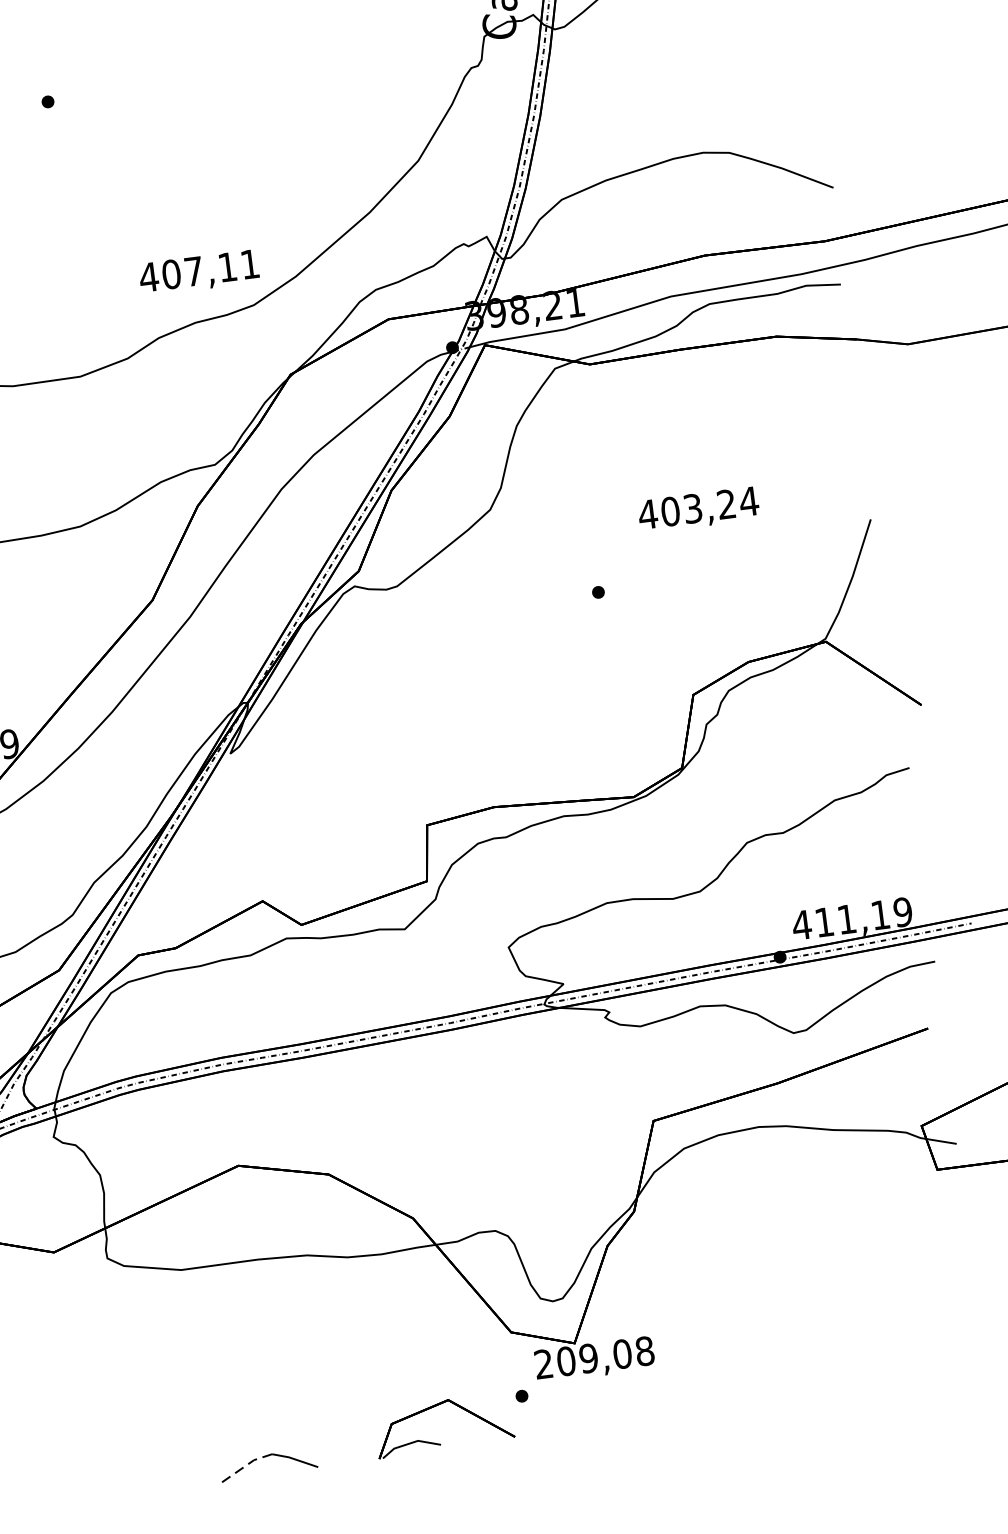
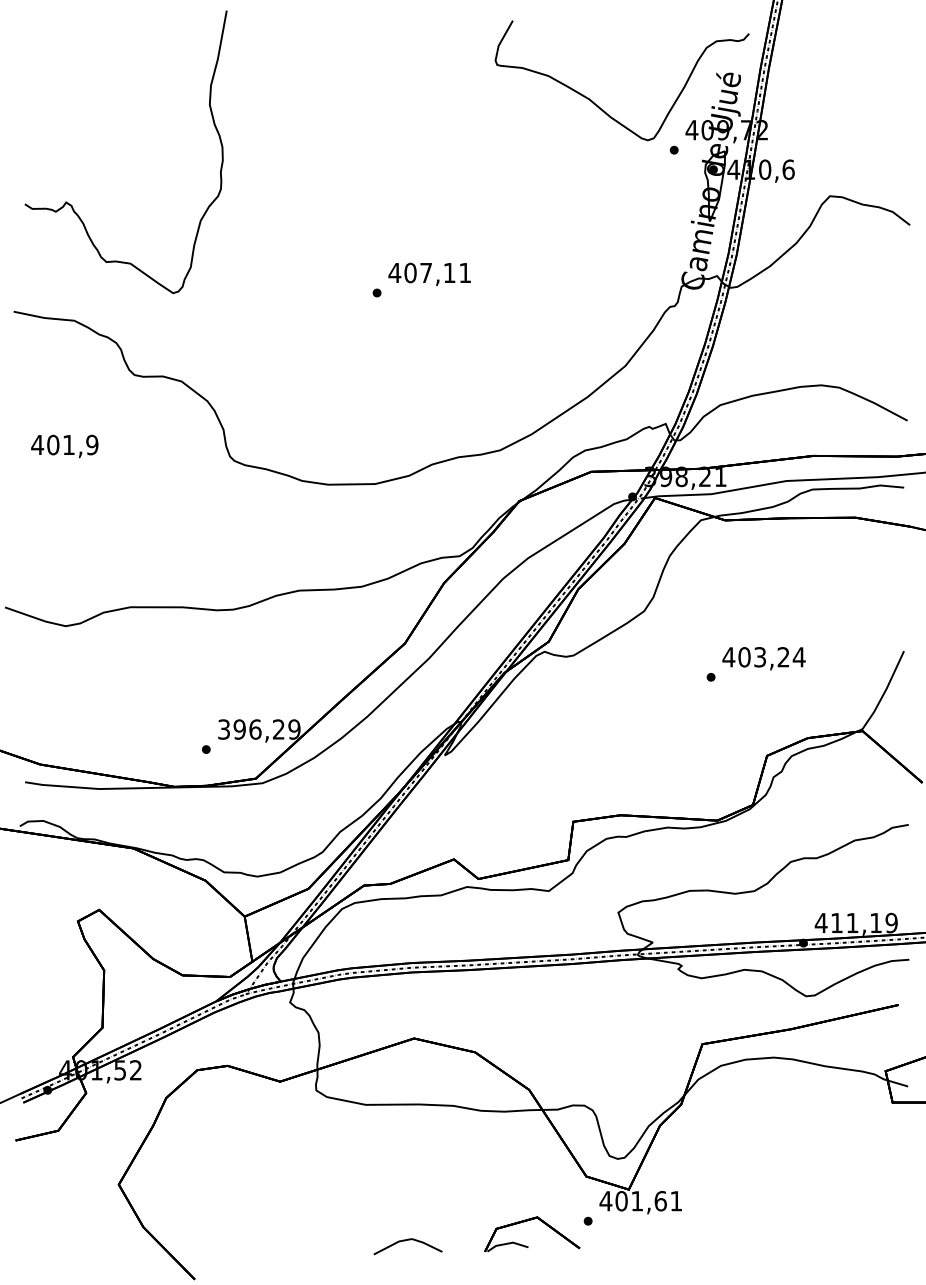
text: (199, 273) -> (429, 274), moved
text: (697, 509) -> (763, 658), moved
text: (593, 1358) -> (640, 1201), 209,08 -> 401,61
line: (245, 1465) -> (392, 1244), dashed -> solid

